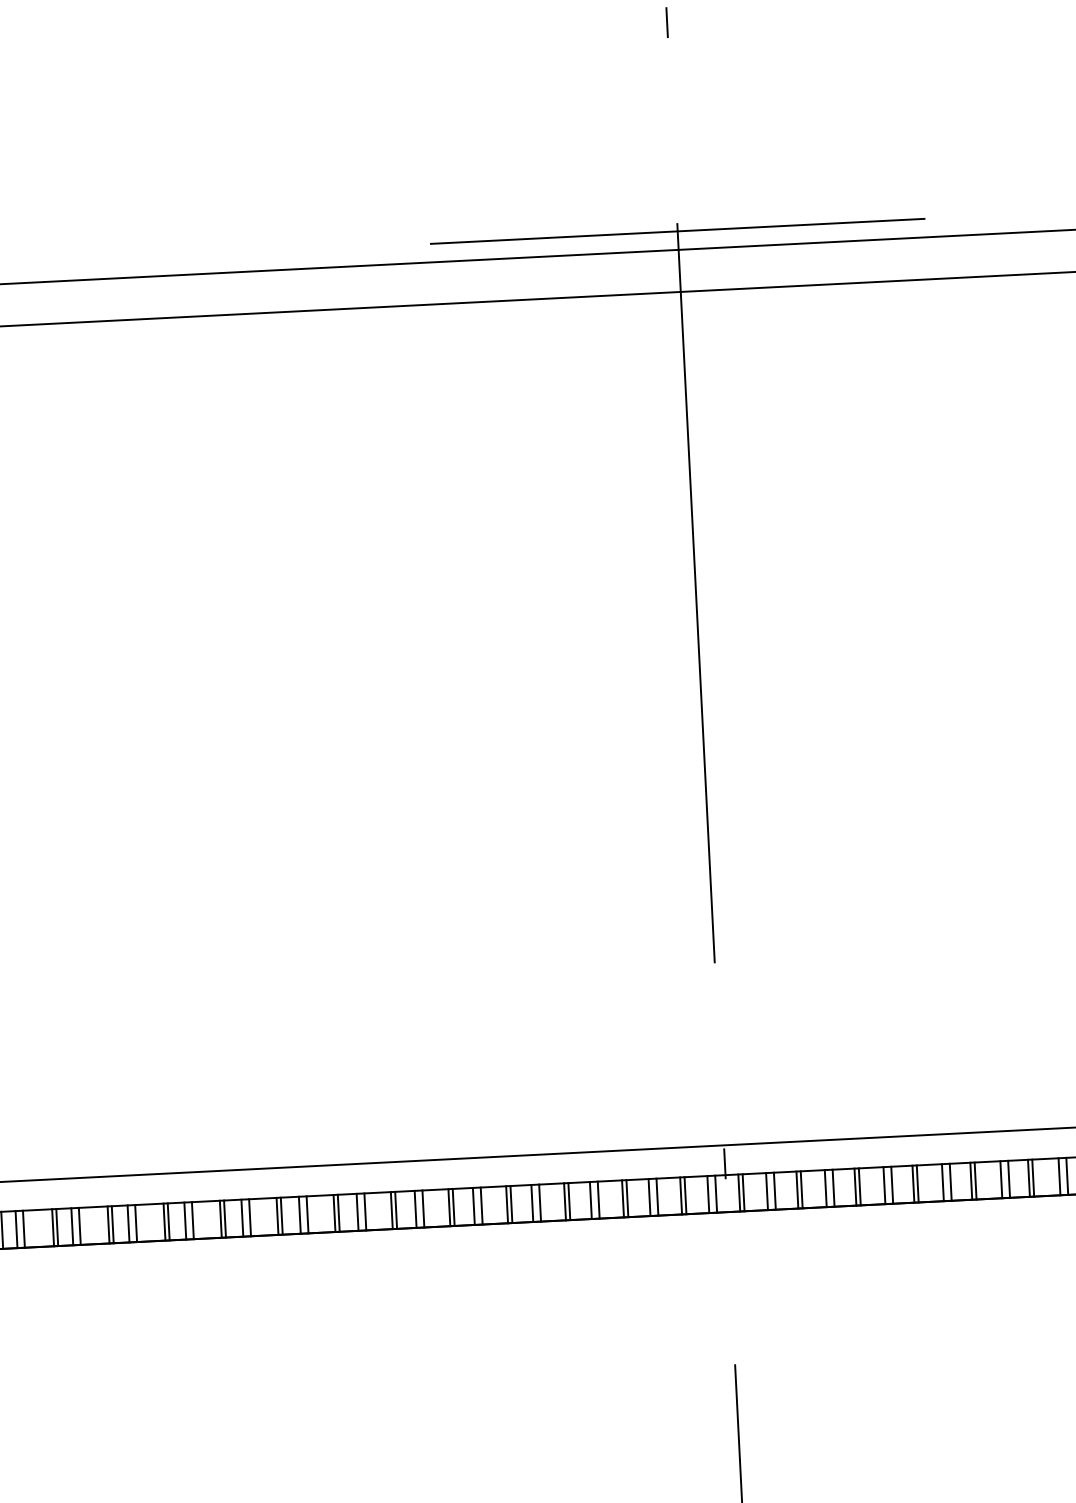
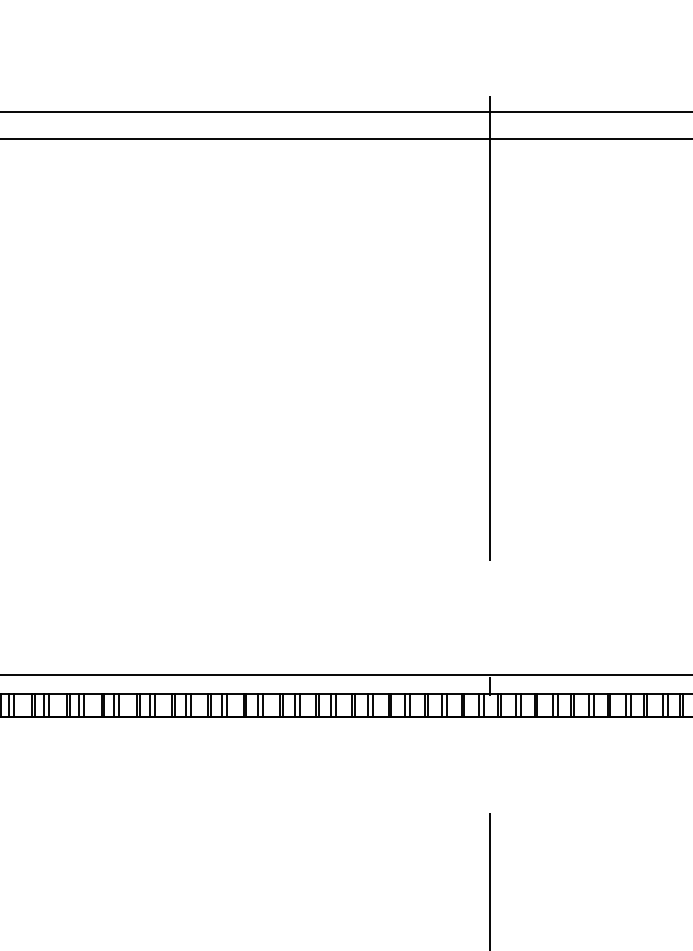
line: (678, 231) -> (490, 100), removed

